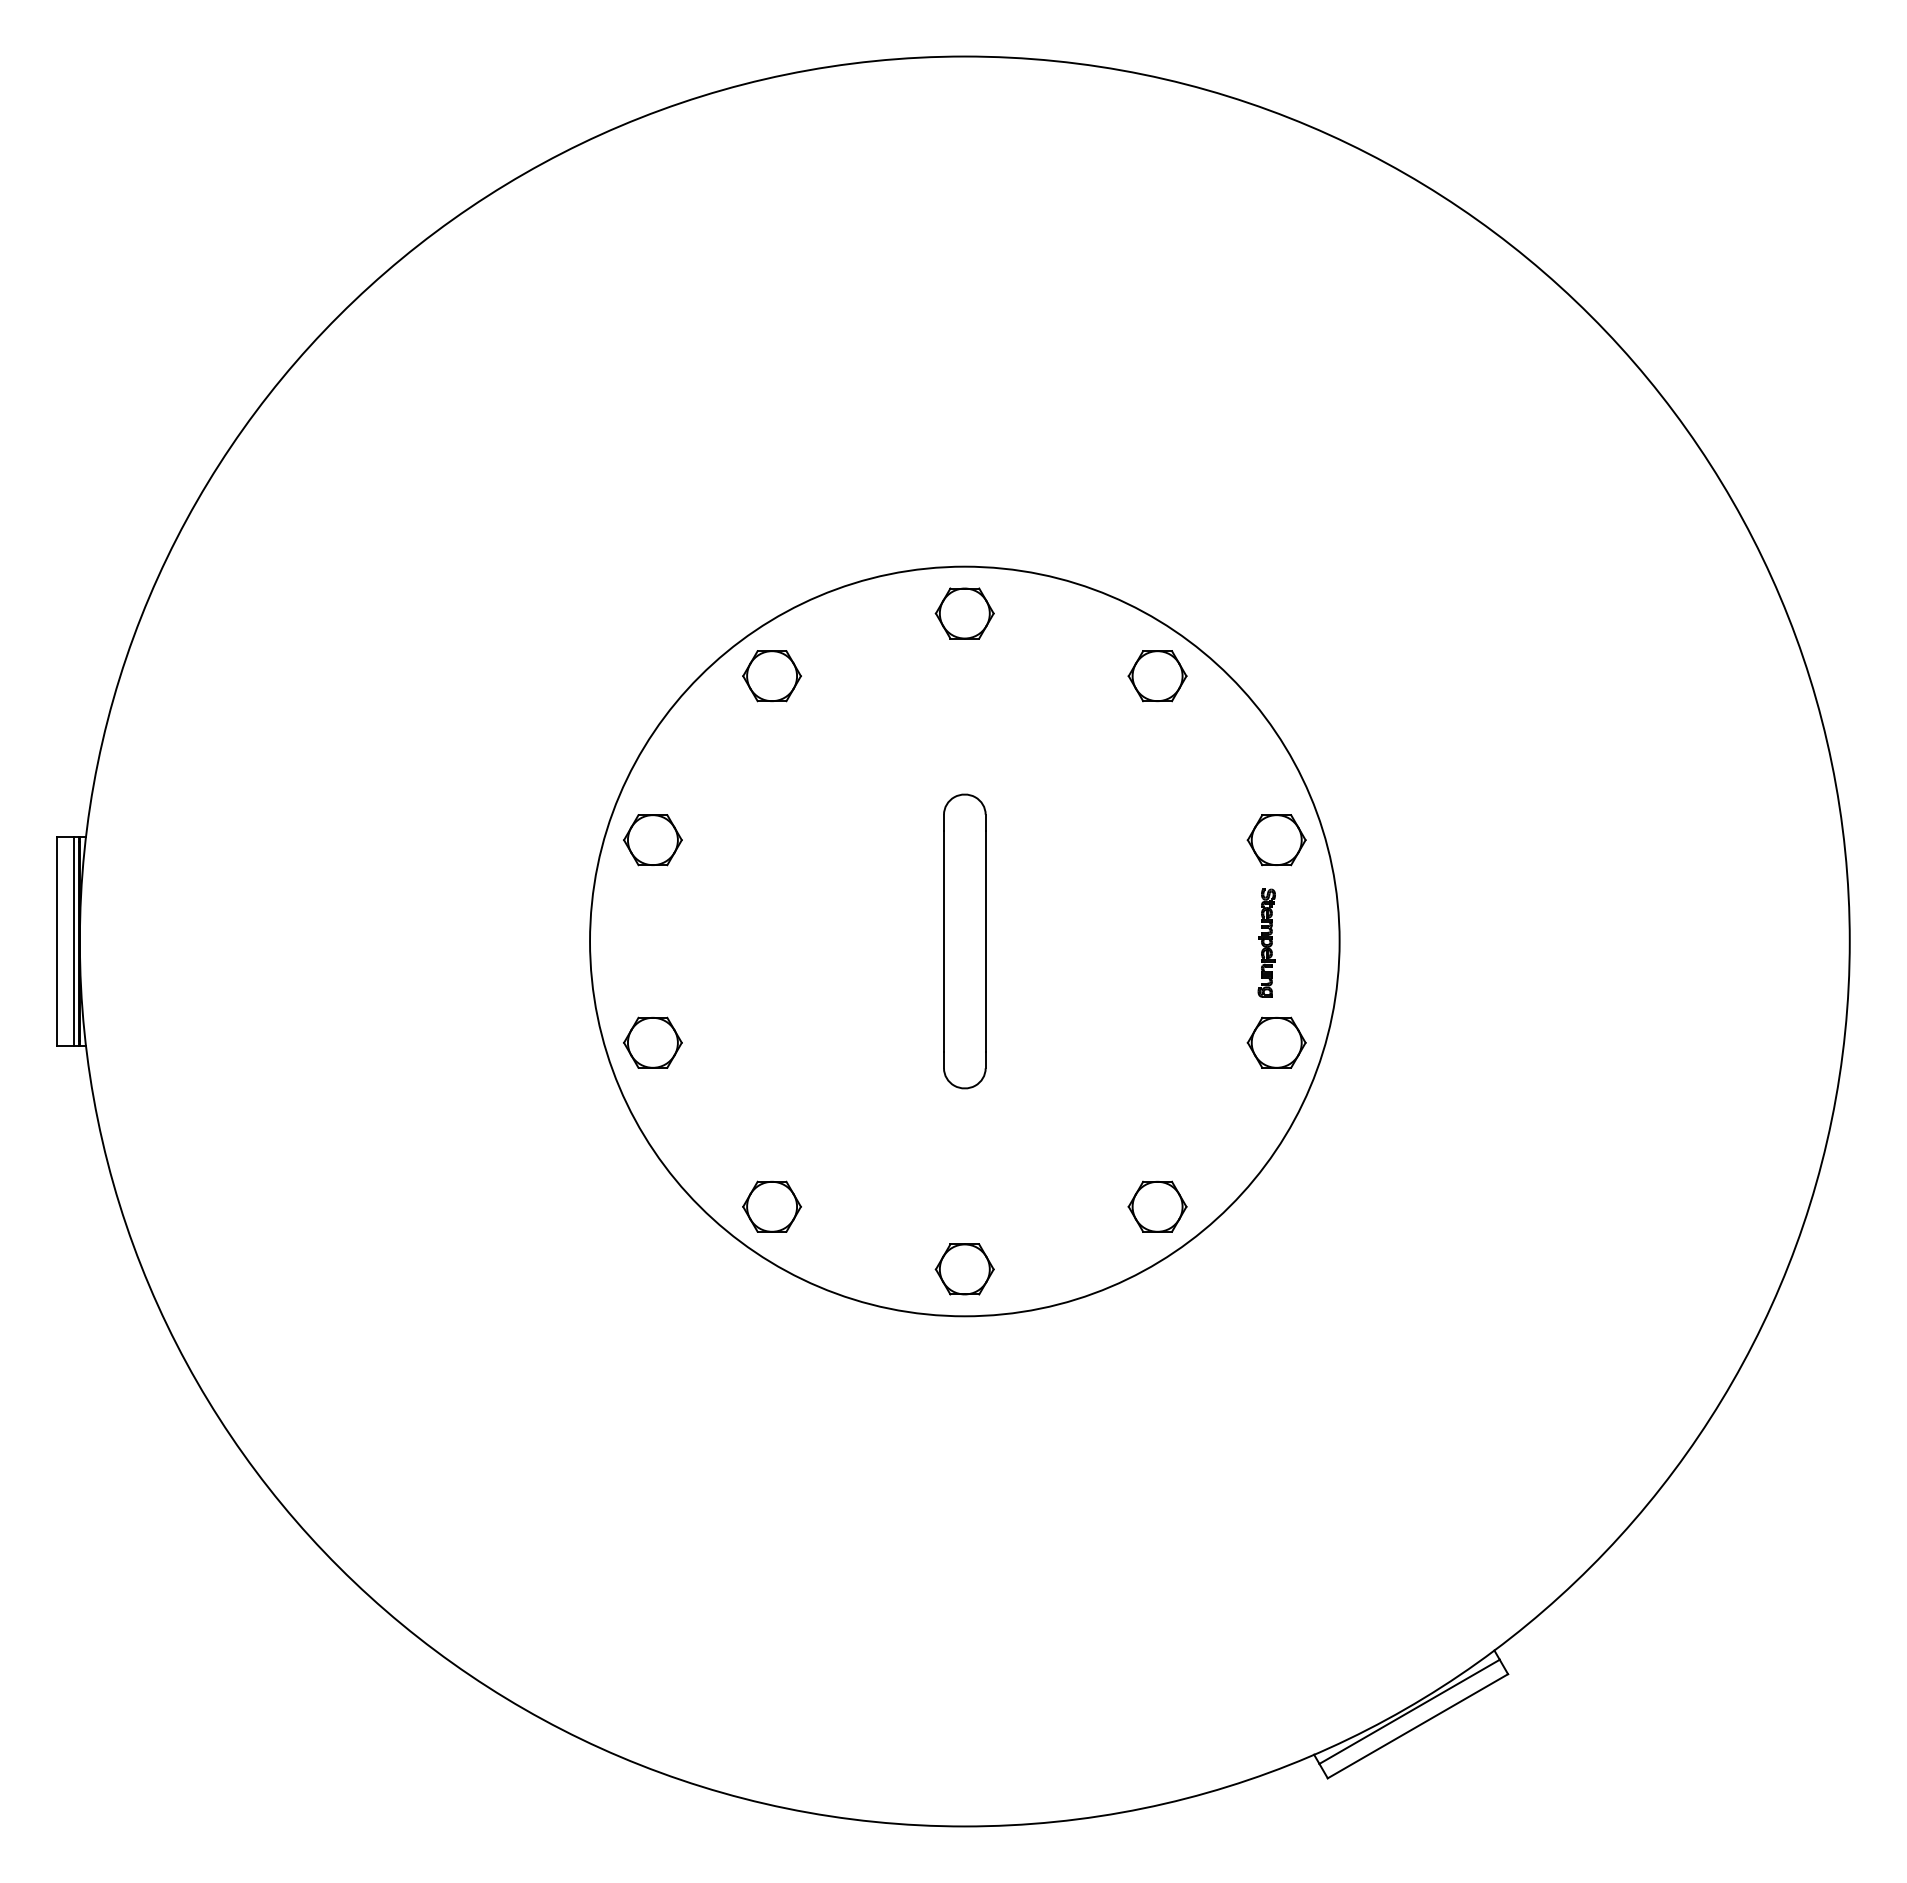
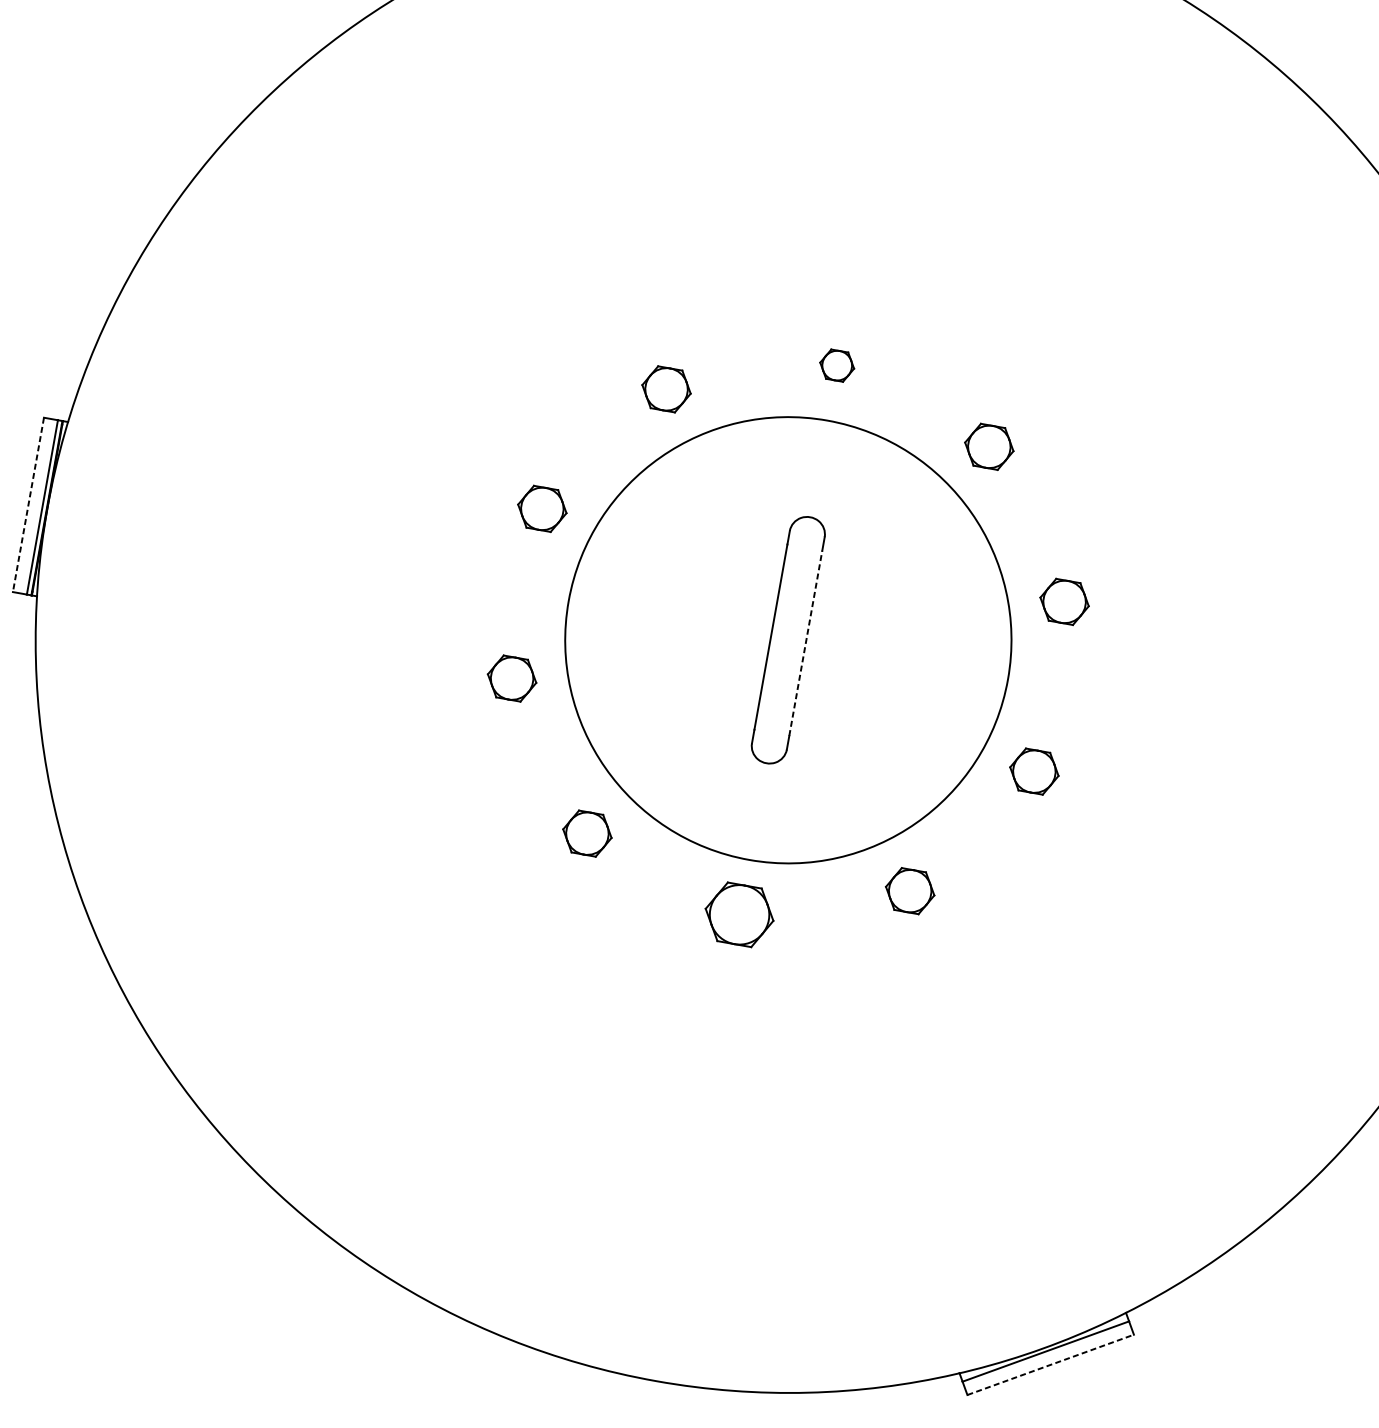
part: (964, 613) -> (837, 365), size x0.7
circle: (964, 941) -> (788, 640), size x0.7
line: (985, 941) -> (805, 643), solid -> dashed
line: (57, 942) -> (28, 505), solid -> dashed
part: (1266, 942) -> (1040, 686), removed
part: (964, 1269) -> (739, 914), size x1.4
line: (1418, 1726) -> (1051, 1365), solid -> dashed

